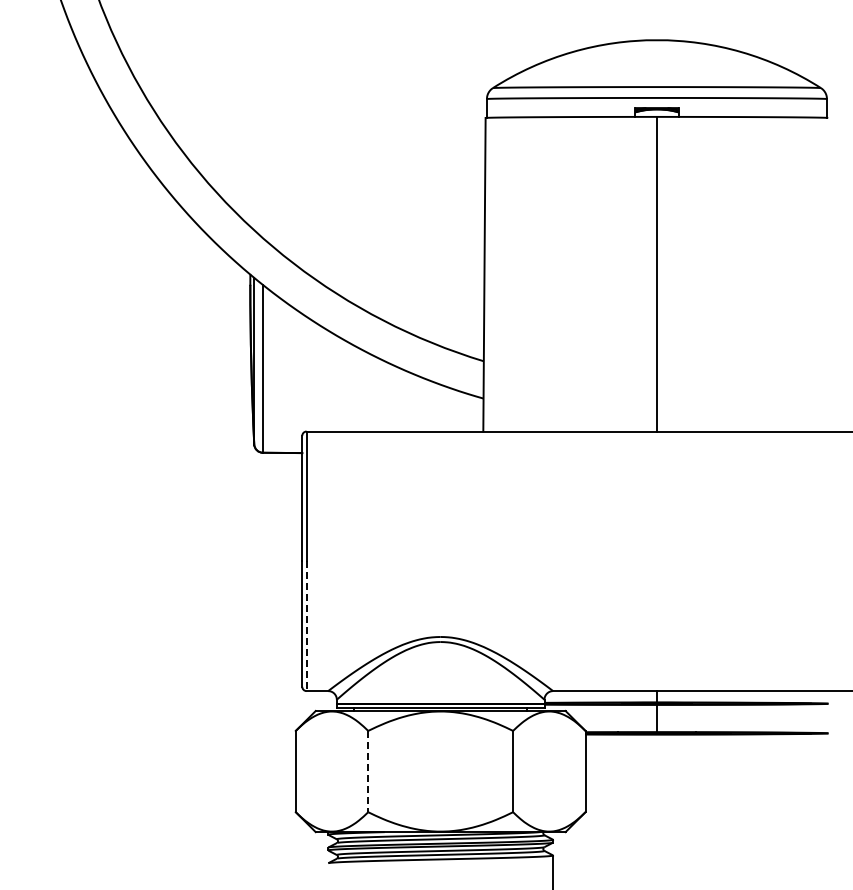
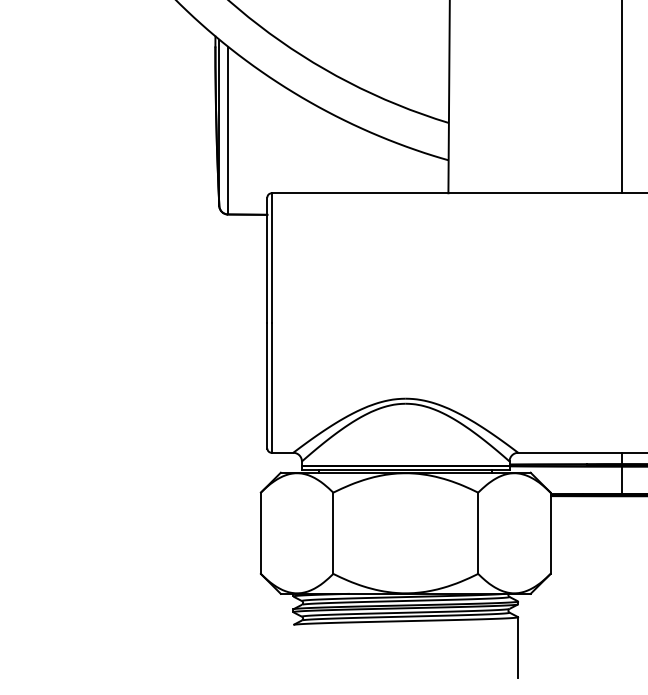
line: (306, 626) -> (271, 388), dashed -> solid
line: (368, 771) -> (333, 533), dashed -> solid

